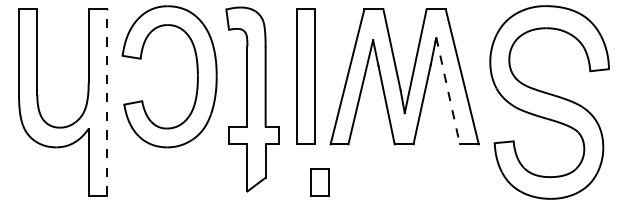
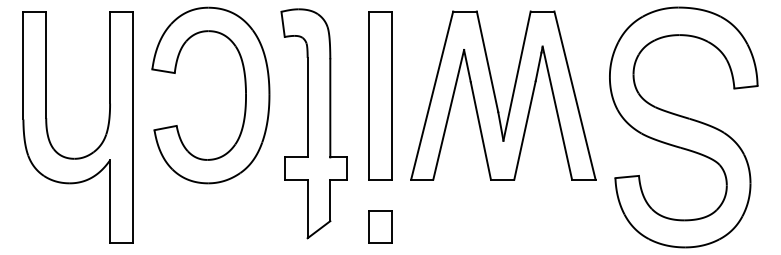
line: (448, 91) -> (557, 113), dashed -> solid
line: (106, 102) -> (132, 127), dashed -> solid
part: (319, 182) -> (380, 226), moved

